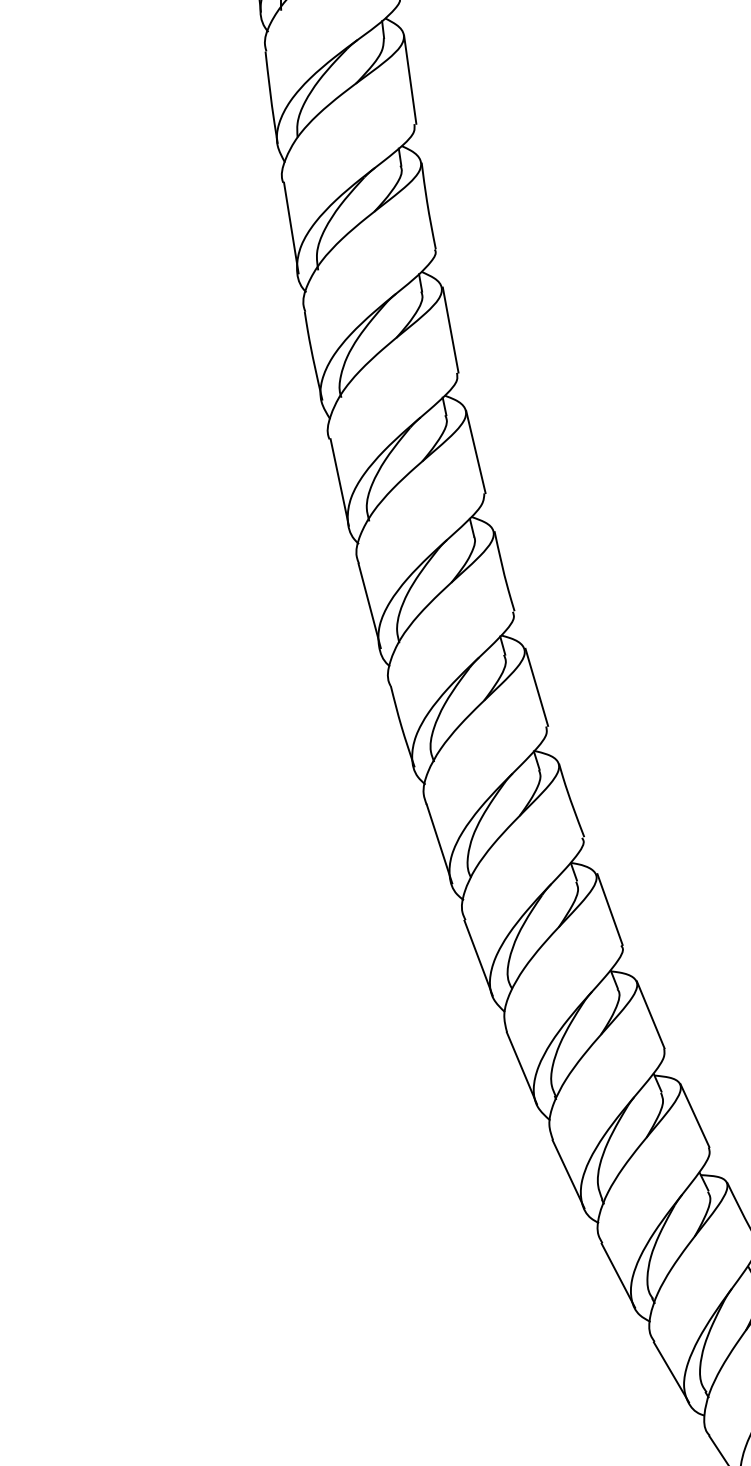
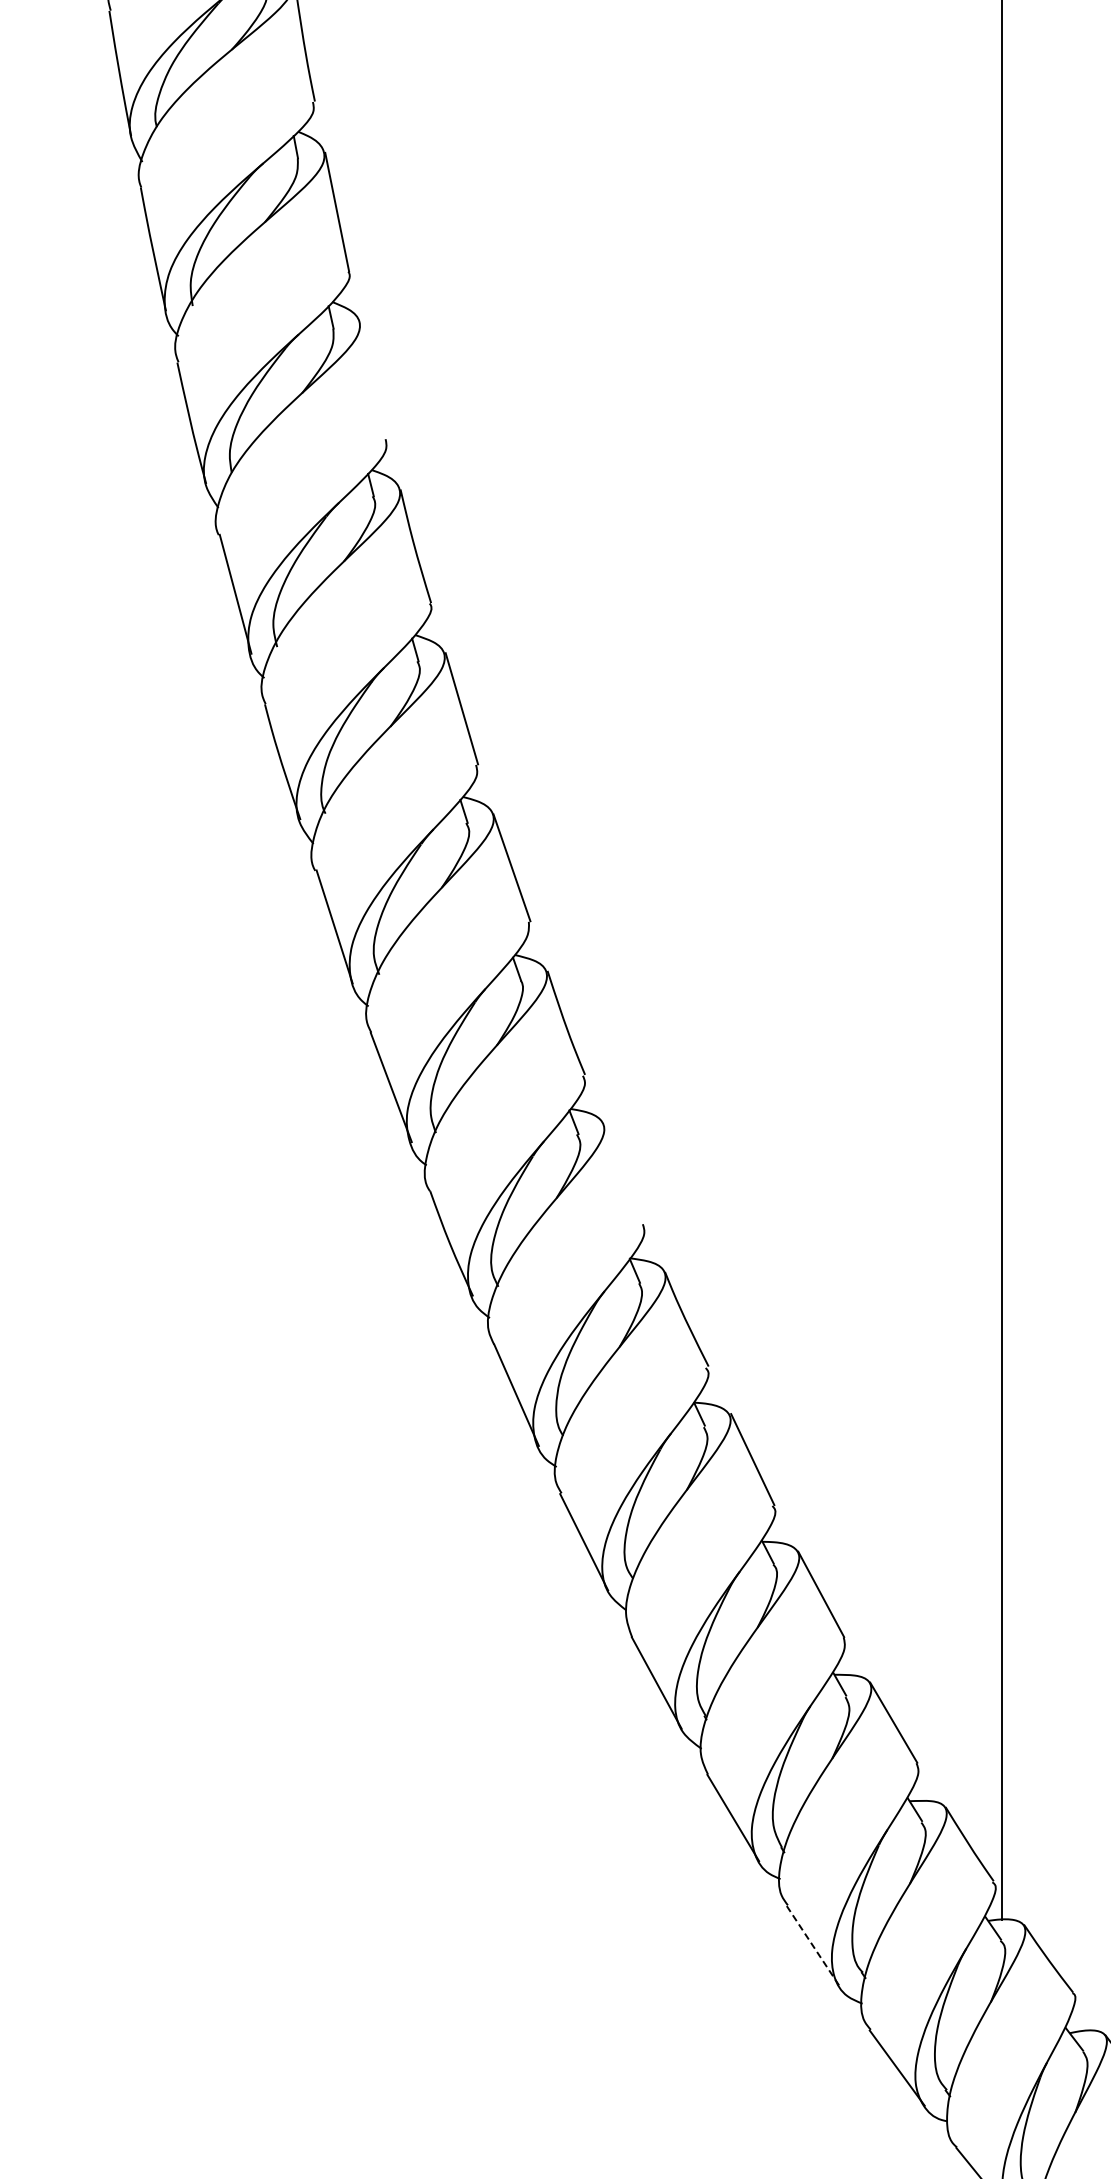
line: (409, 79) -> (373, 380), removed
line: (536, 687) -> (624, 1173), removed
line: (618, 1275) -> (813, 1946), solid -> dashed

